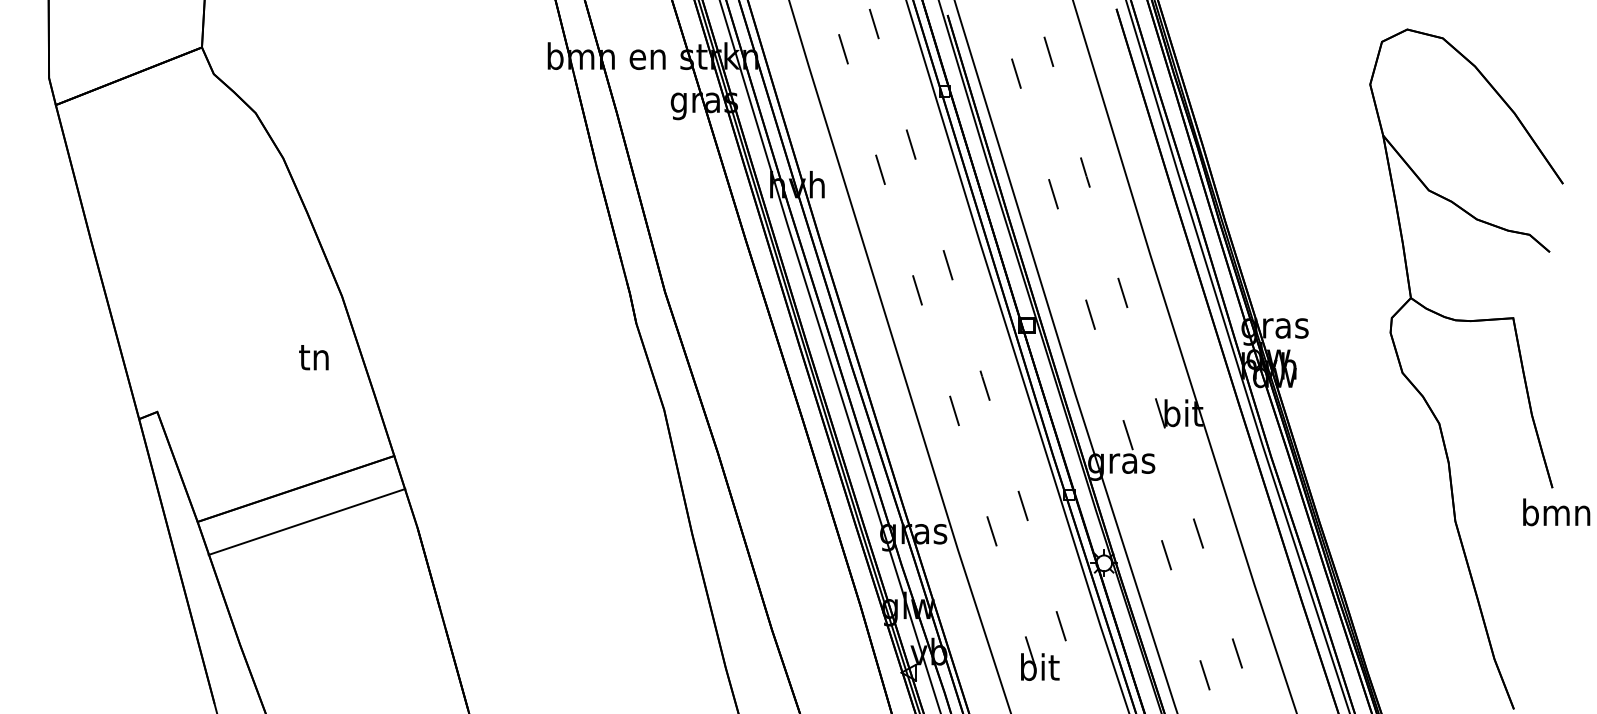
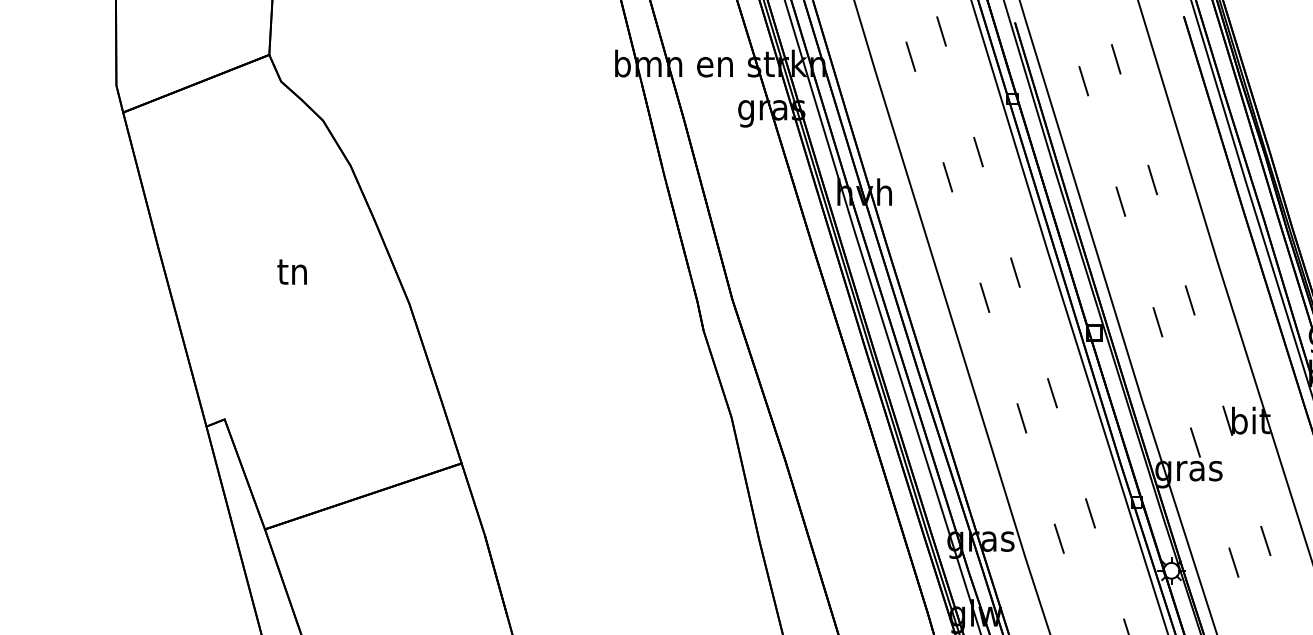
text: (313, 357) -> (291, 271), moved
line: (306, 521) -> (362, 495), moved

